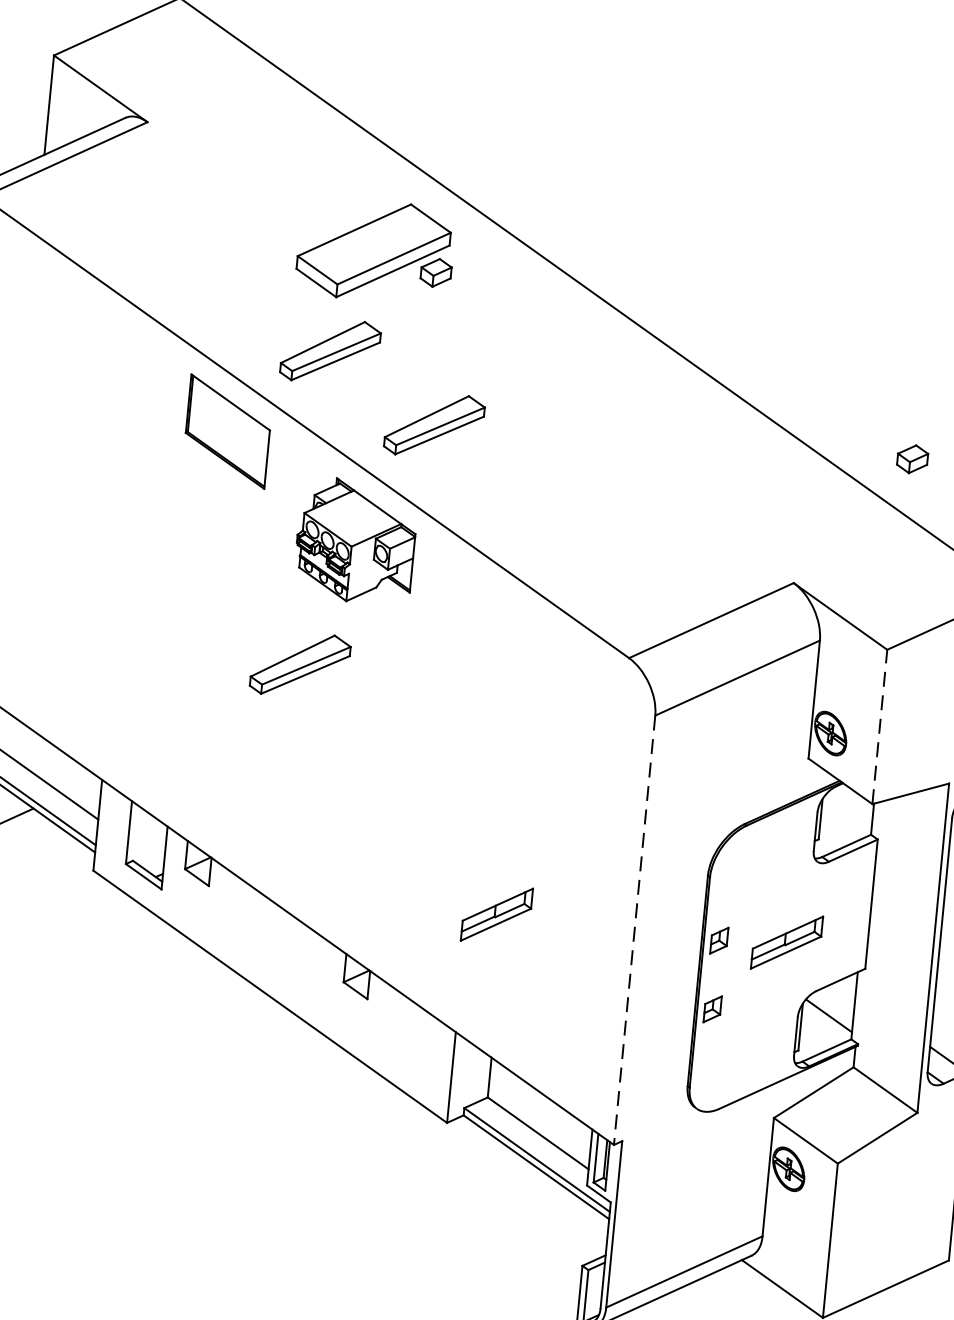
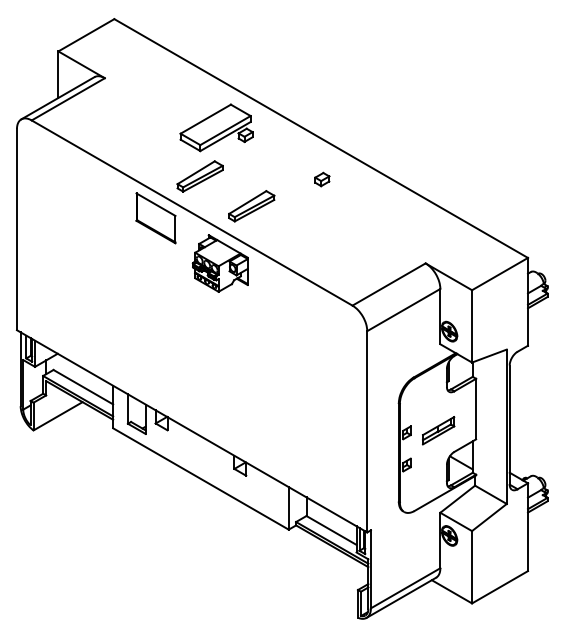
part: (913, 459) -> (322, 179), moved
part: (299, 664) -> (199, 323), removed
line: (880, 725) -> (472, 325), dashed -> solid
part: (496, 914) -> (302, 430), removed
line: (635, 929) -> (367, 431), dashed -> solid

